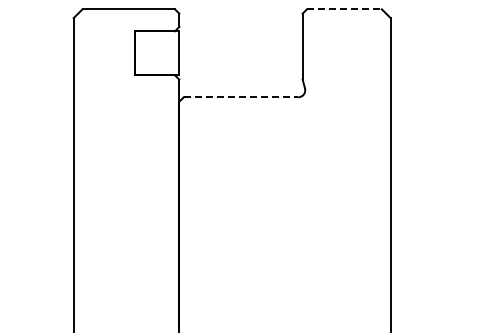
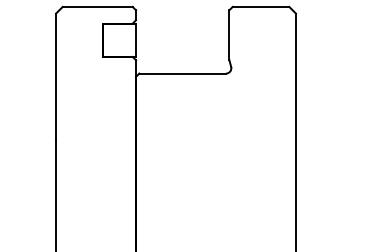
line: (344, 9) -> (261, 7), dashed -> solid
line: (241, 97) -> (183, 73), dashed -> solid

